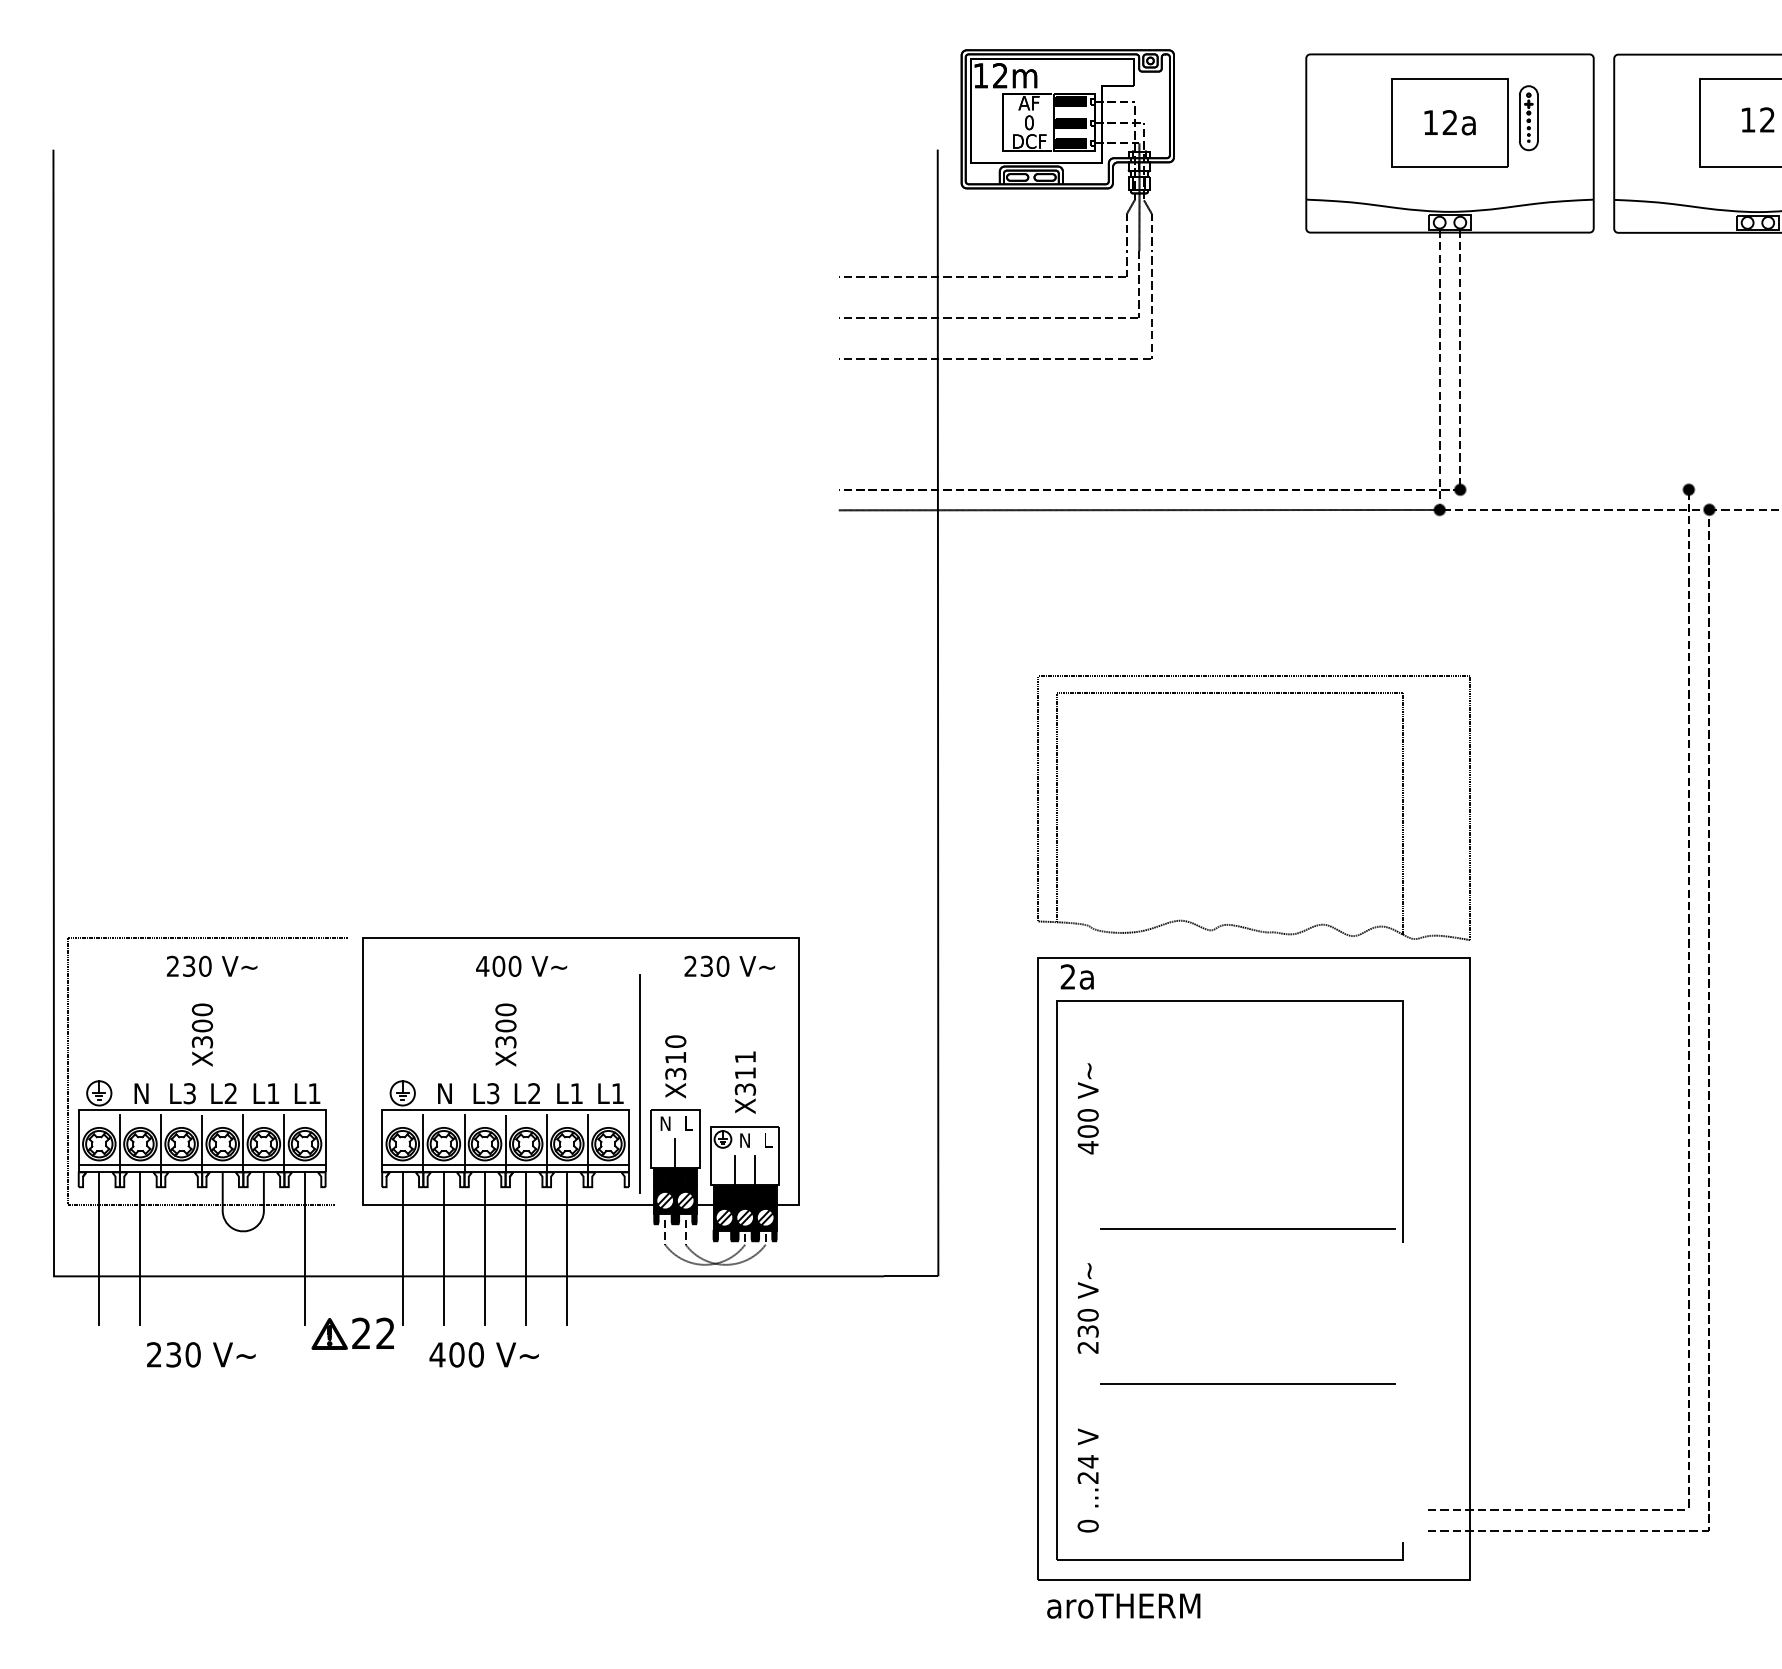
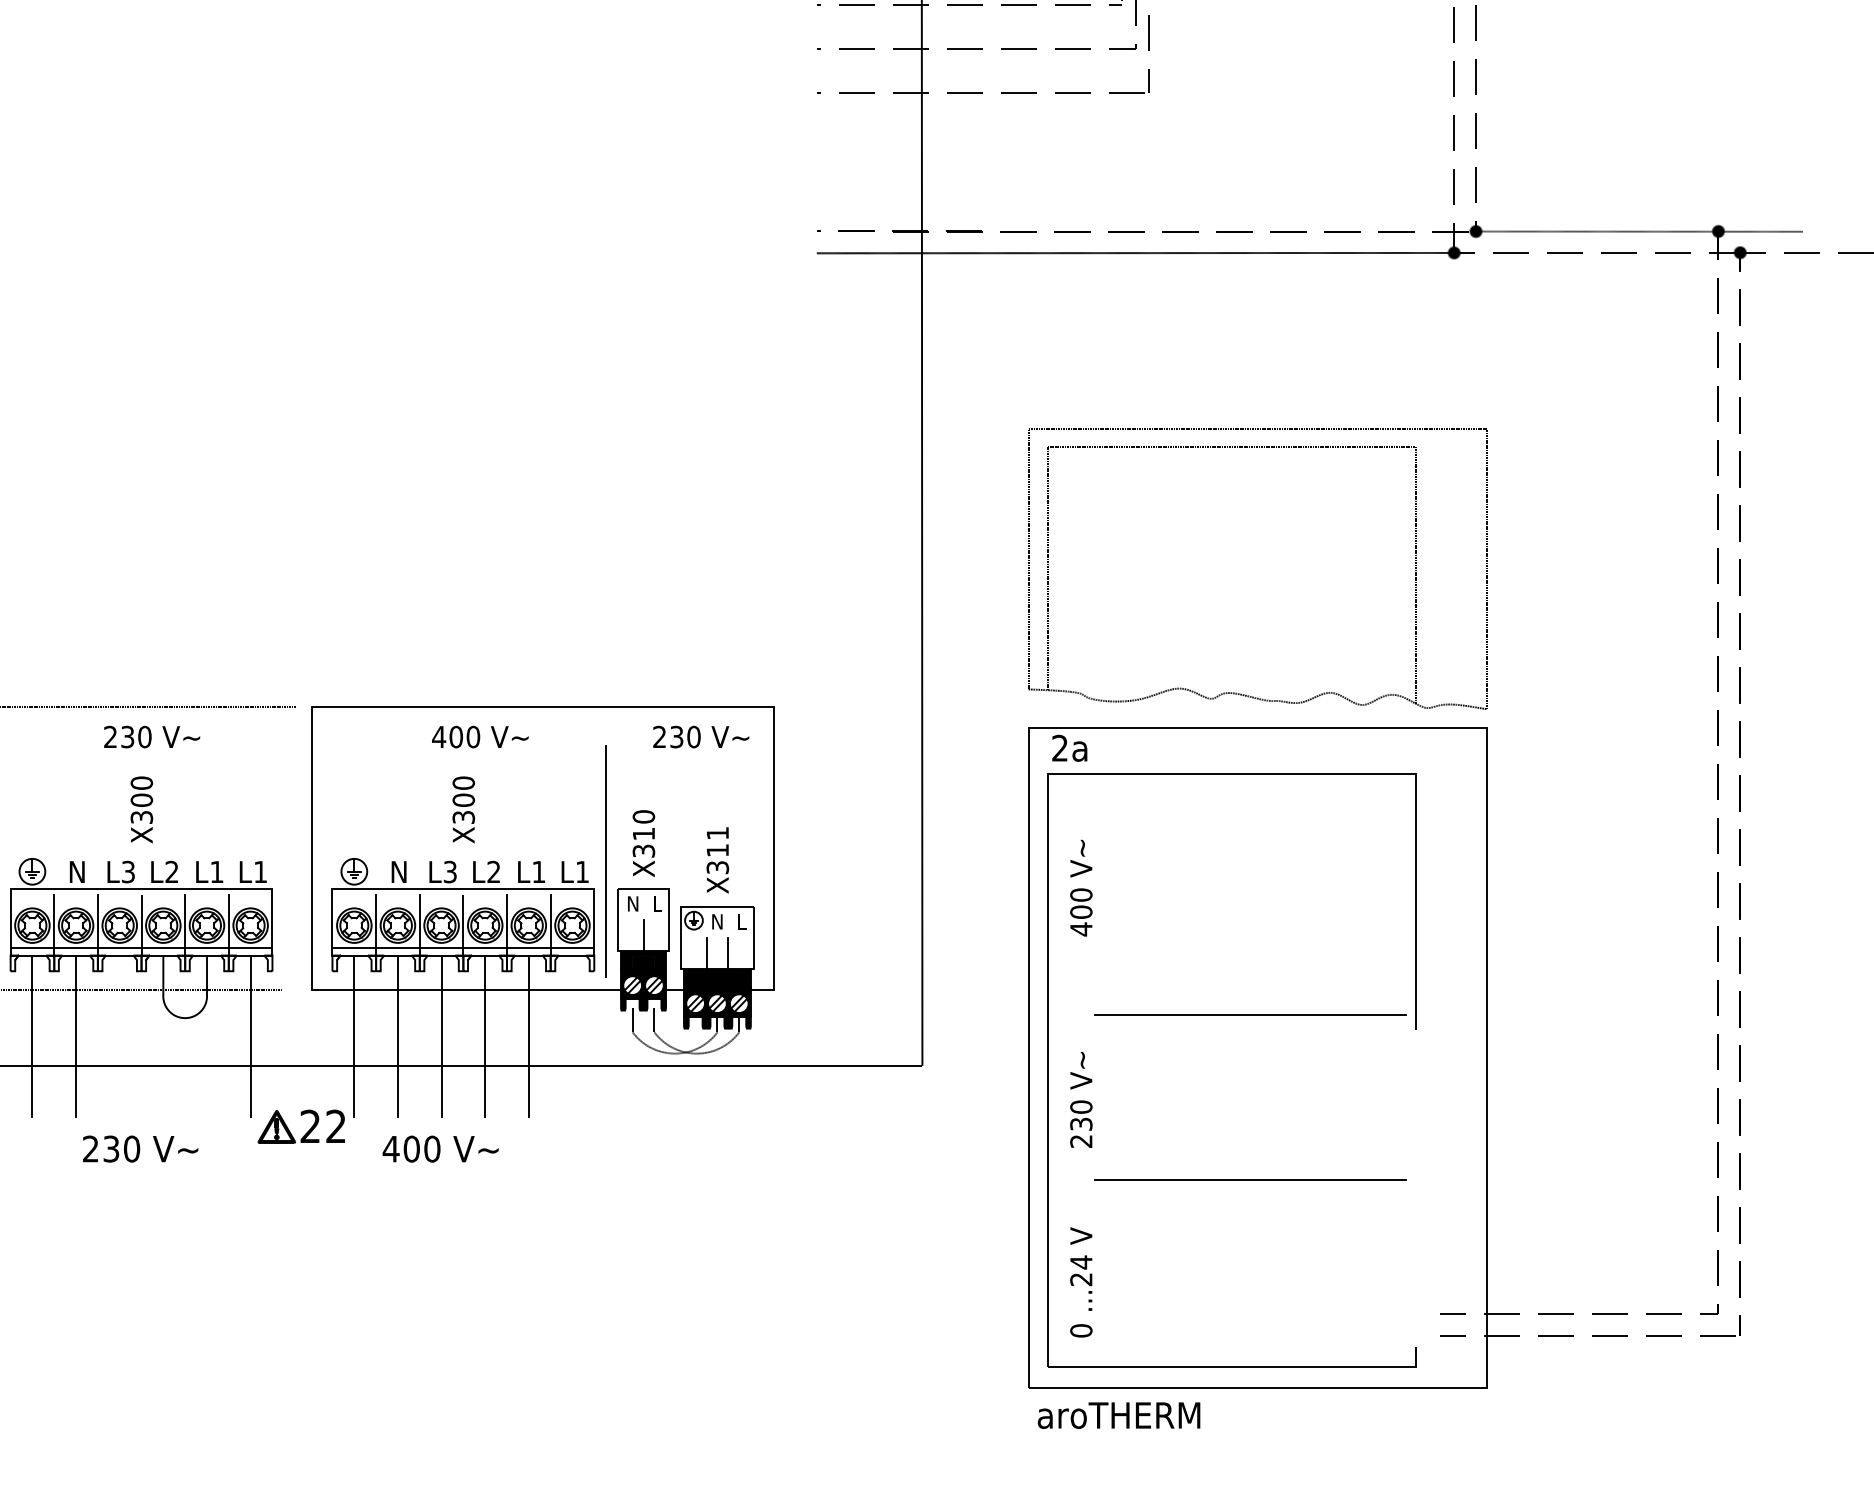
line: (1614, 489) -> (1639, 231), added

